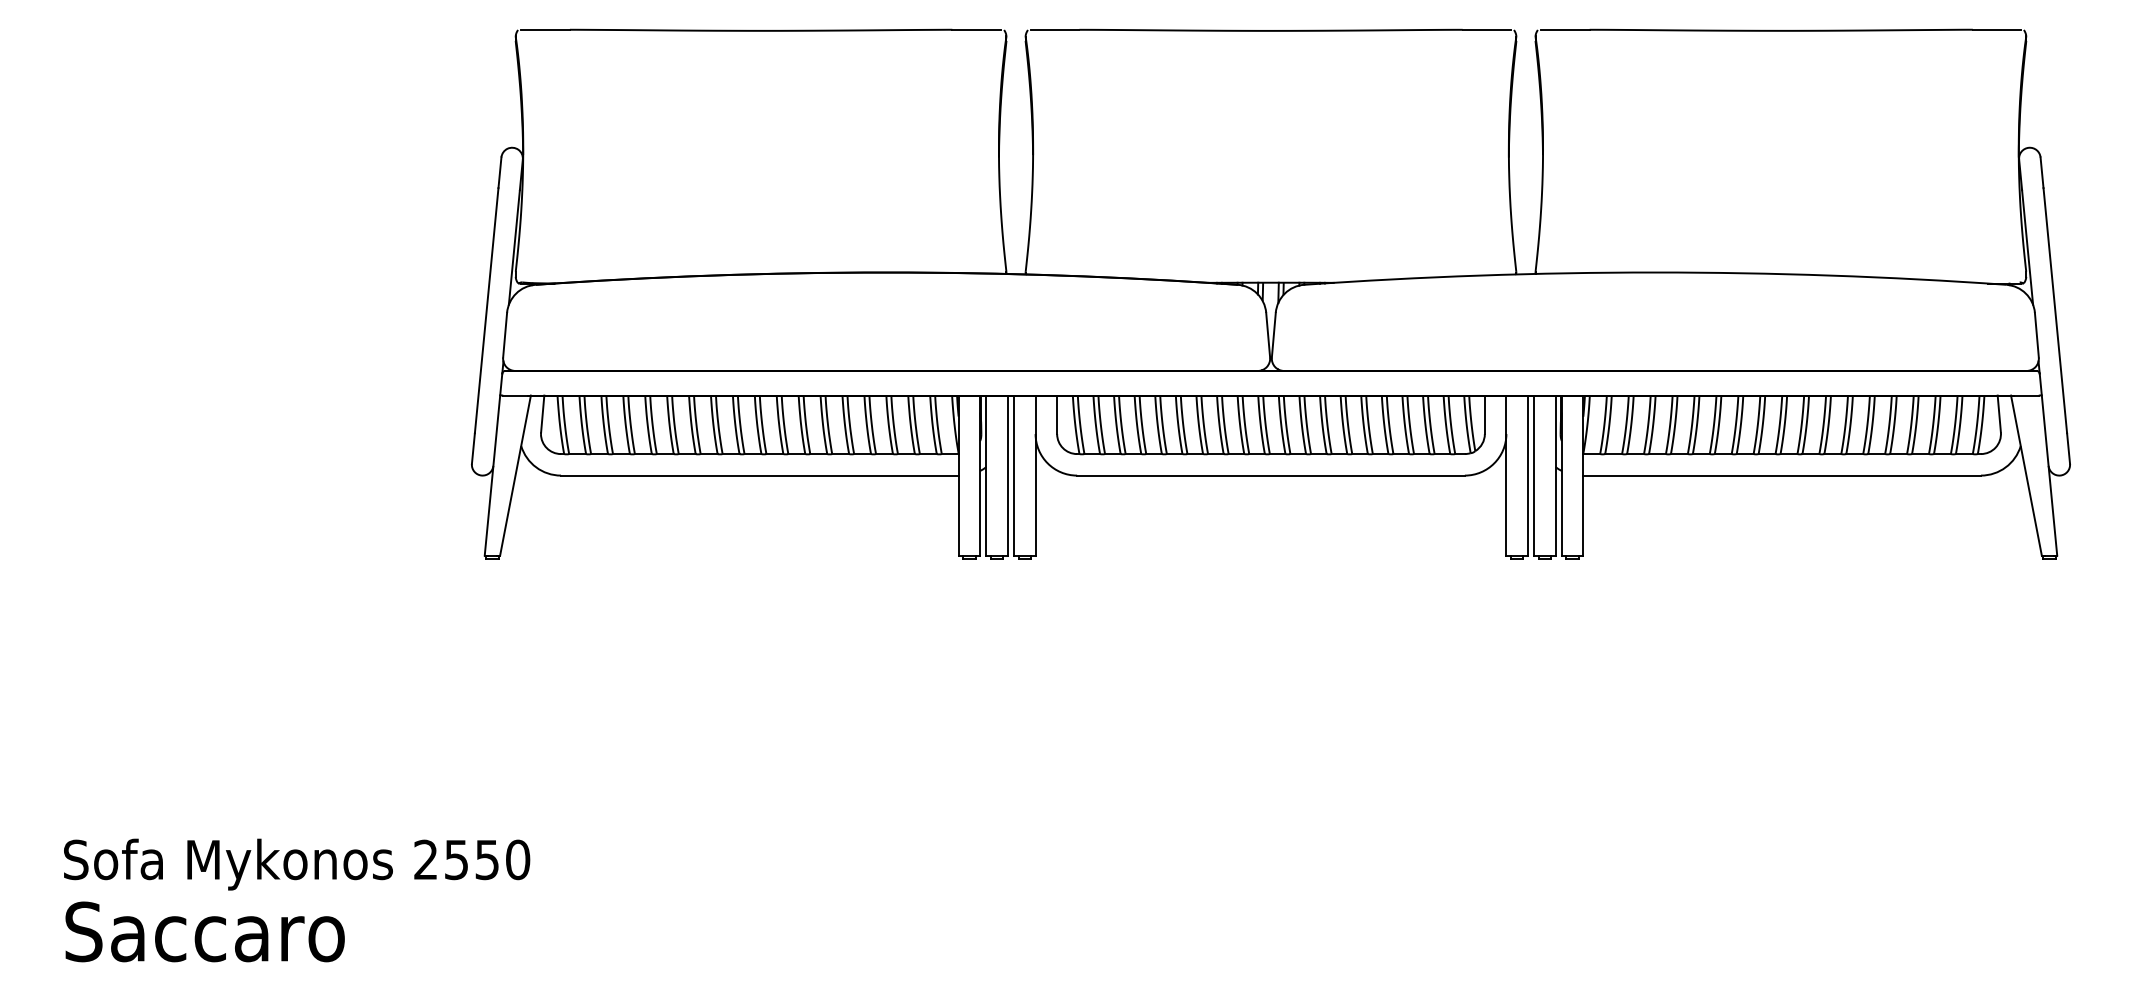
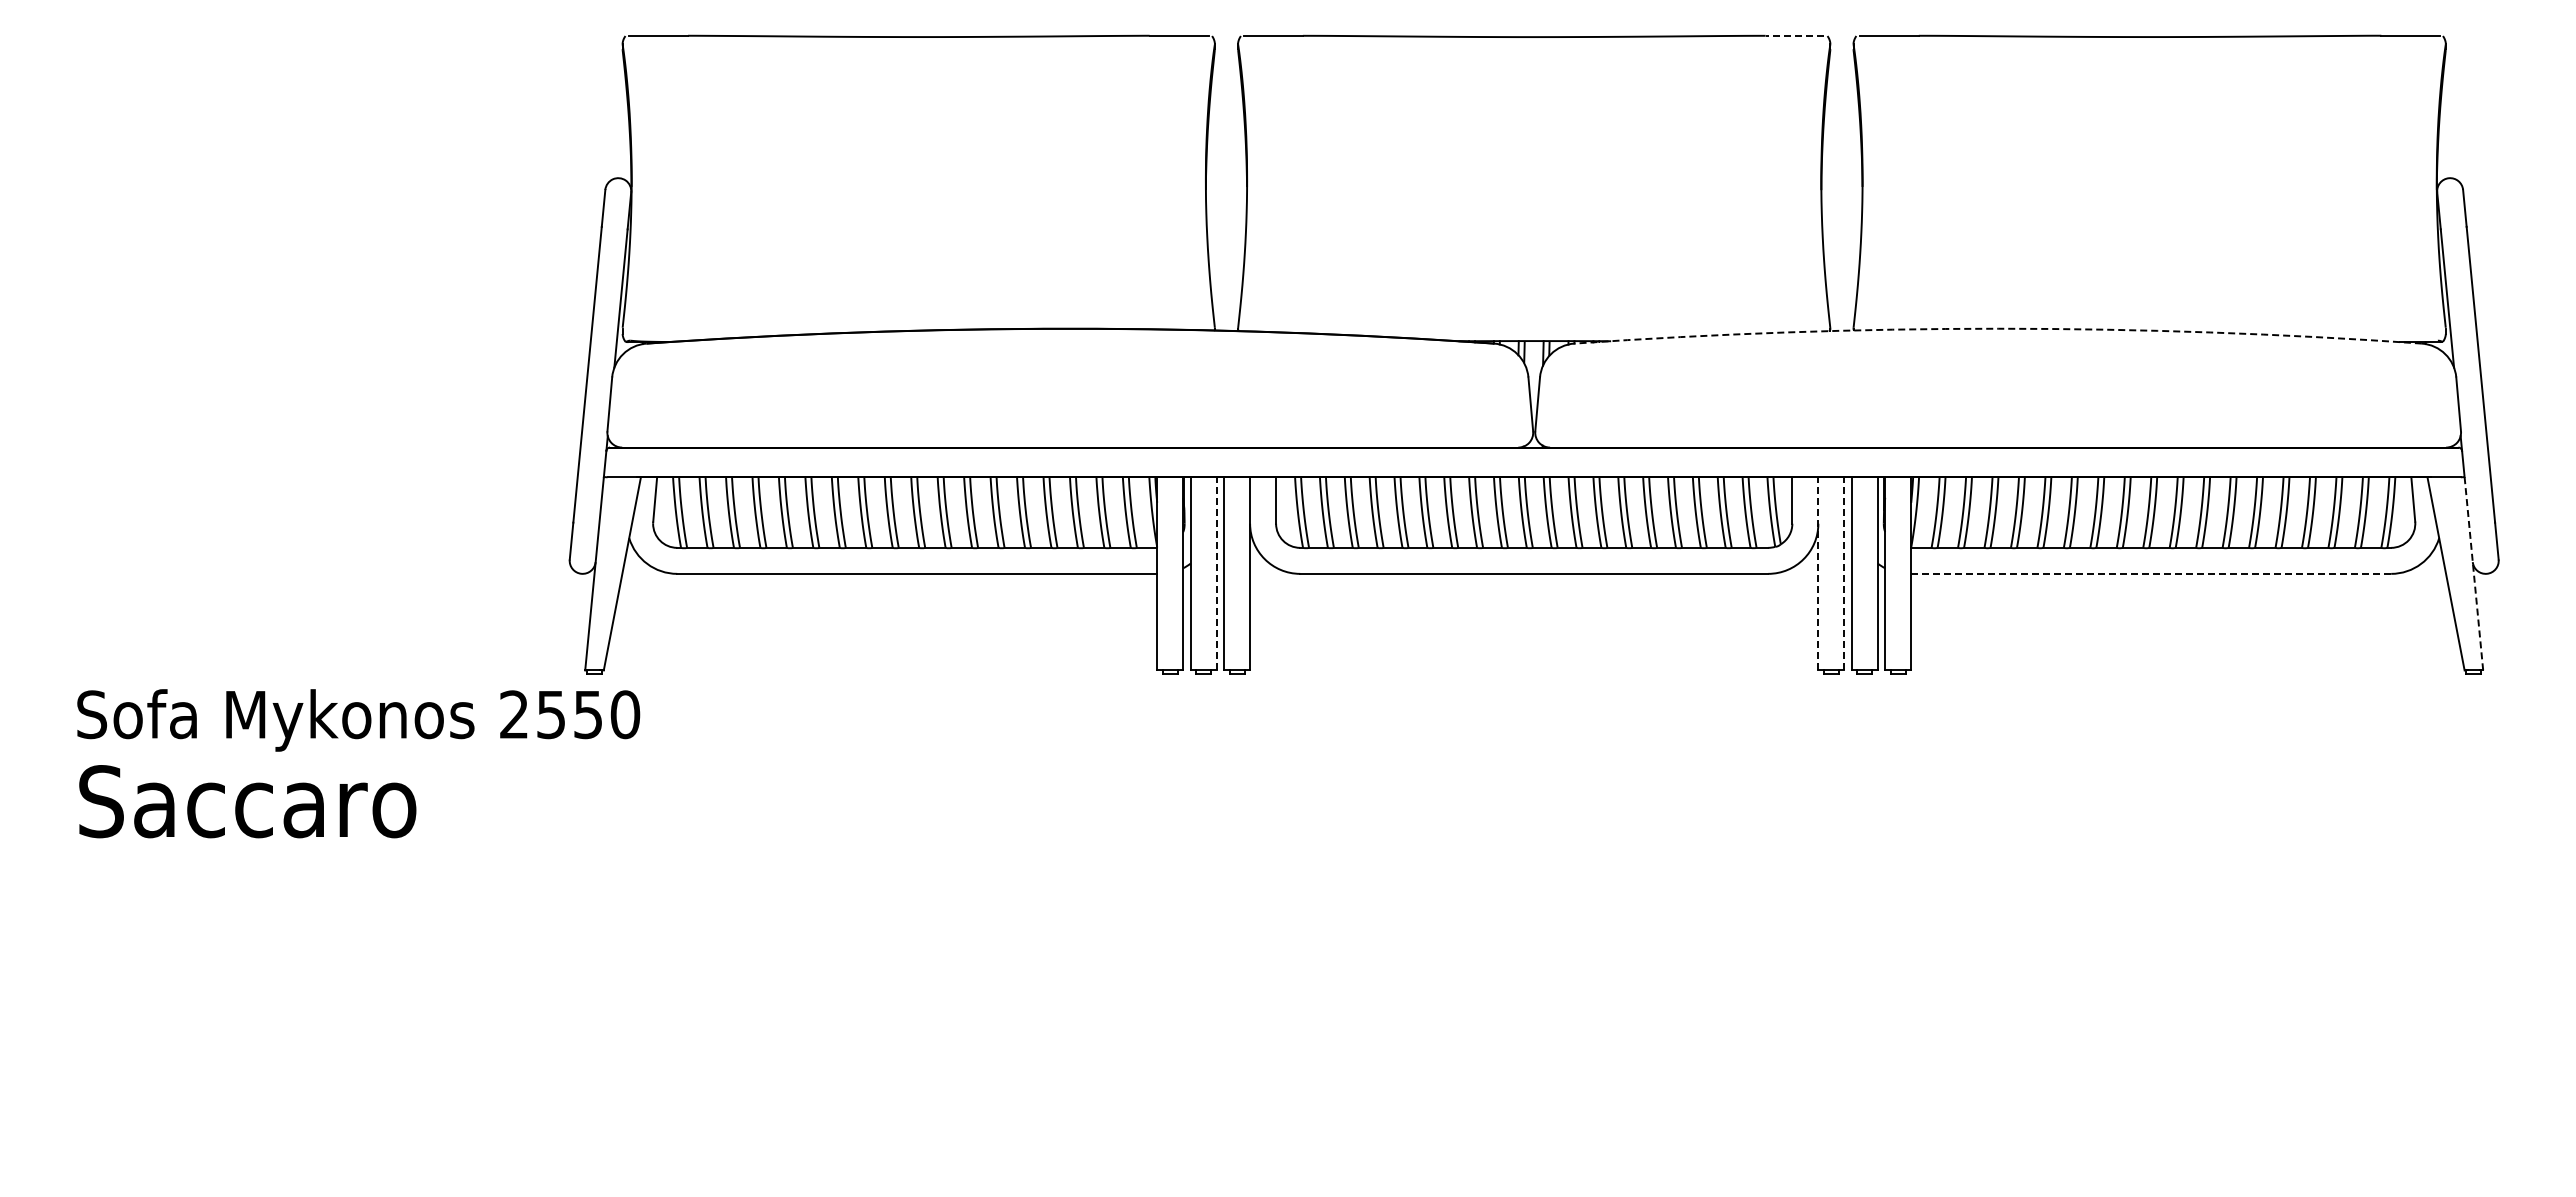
line: (1486, 29) -> (1794, 35), solid -> dashed
arc: (1655, 272) -> (1998, 328), solid -> dashed
line: (1007, 475) -> (1216, 573), solid -> dashed
line: (1506, 475) -> (1818, 573), solid -> dashed
line: (1528, 475) -> (1844, 573), solid -> dashed
line: (1782, 475) -> (2151, 573), solid -> dashed
line: (2049, 476) -> (2473, 574), solid -> dashed
text: (296, 900) -> (358, 763), moved

